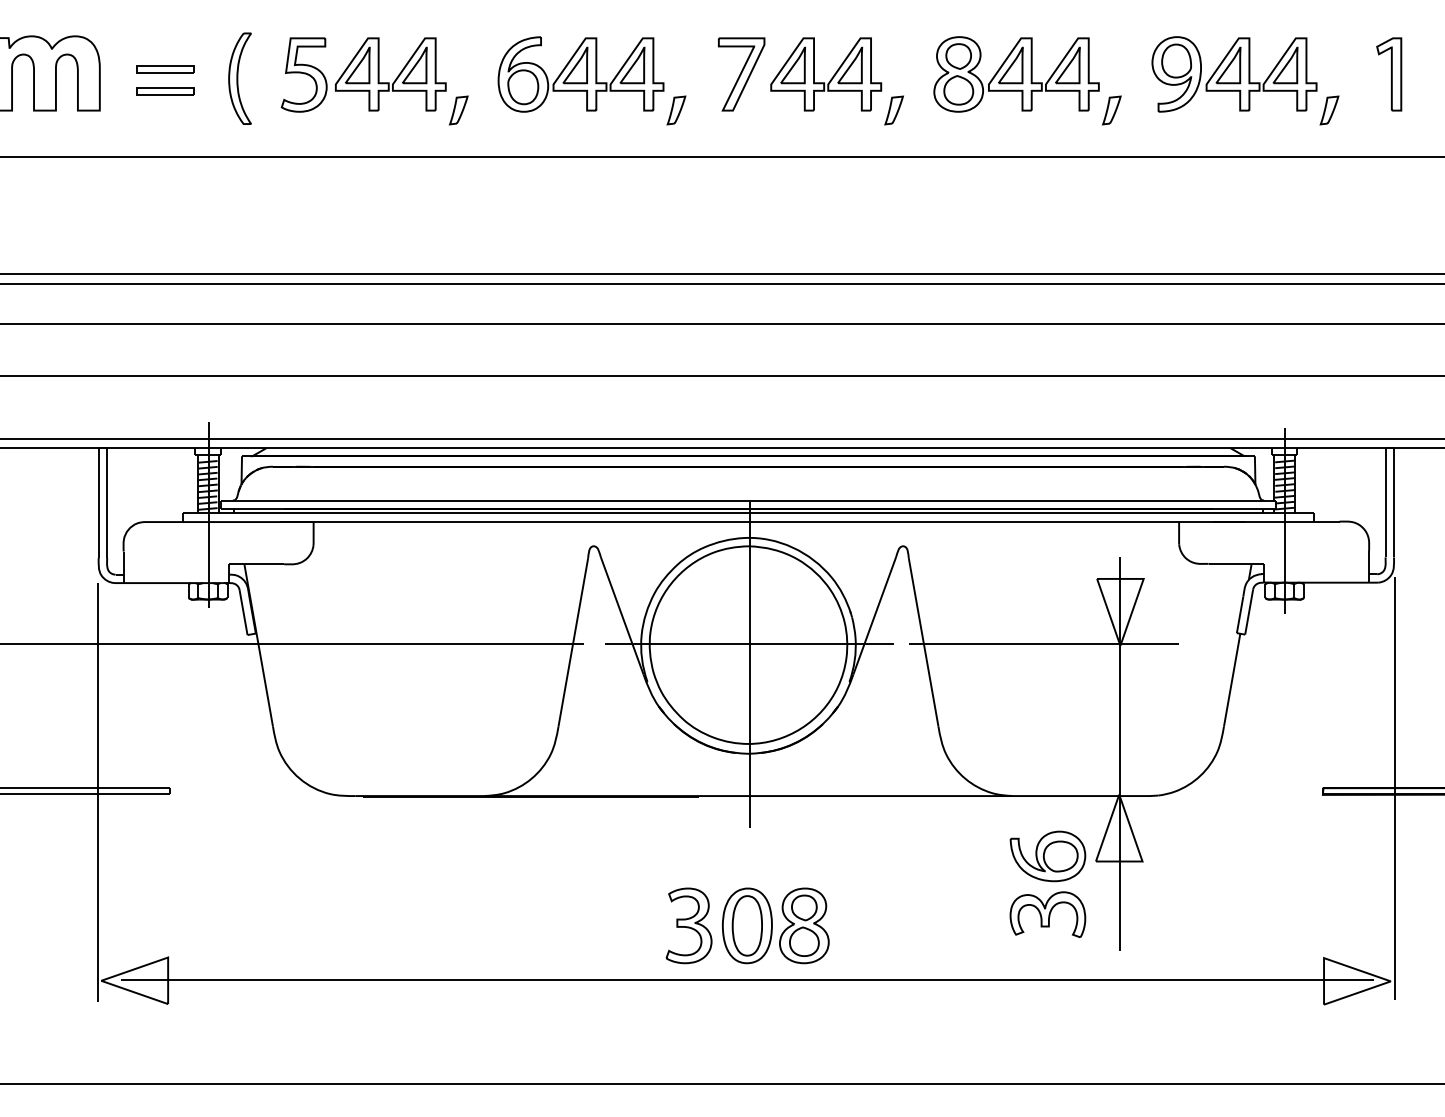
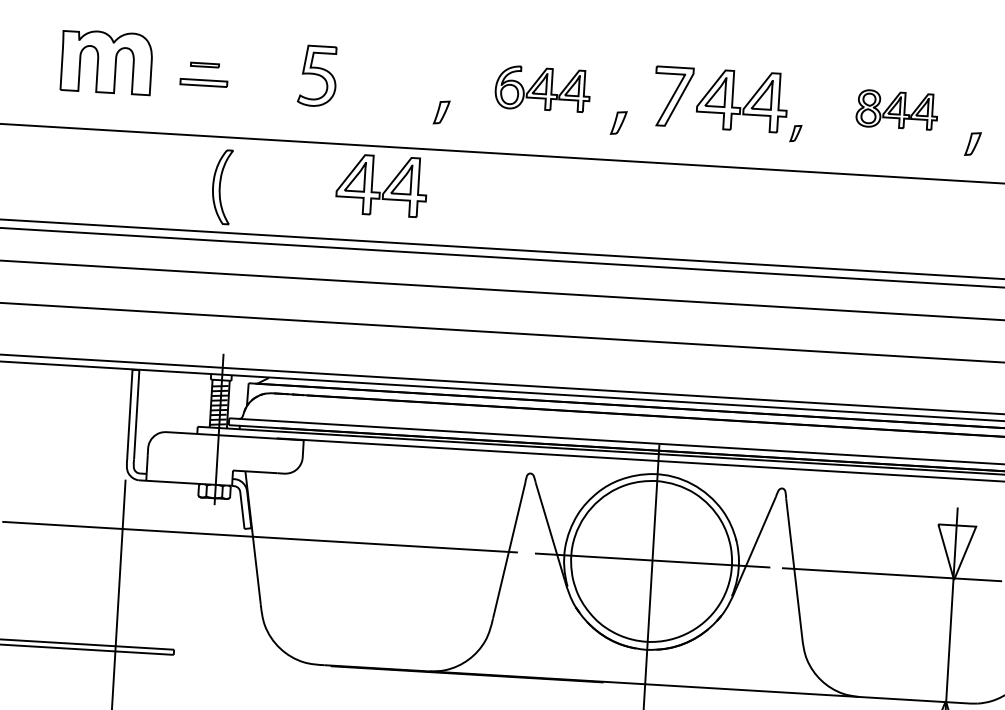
part: (165, 69) -> (205, 64), size x0.6
part: (580, 74) -> (542, 89), size x0.7
part: (1016, 74) -> (897, 110), size x0.6
part: (239, 78) -> (221, 186), moved
part: (395, 78) -> (385, 189), moved
part: (893, 110) -> (795, 133), size x0.7

